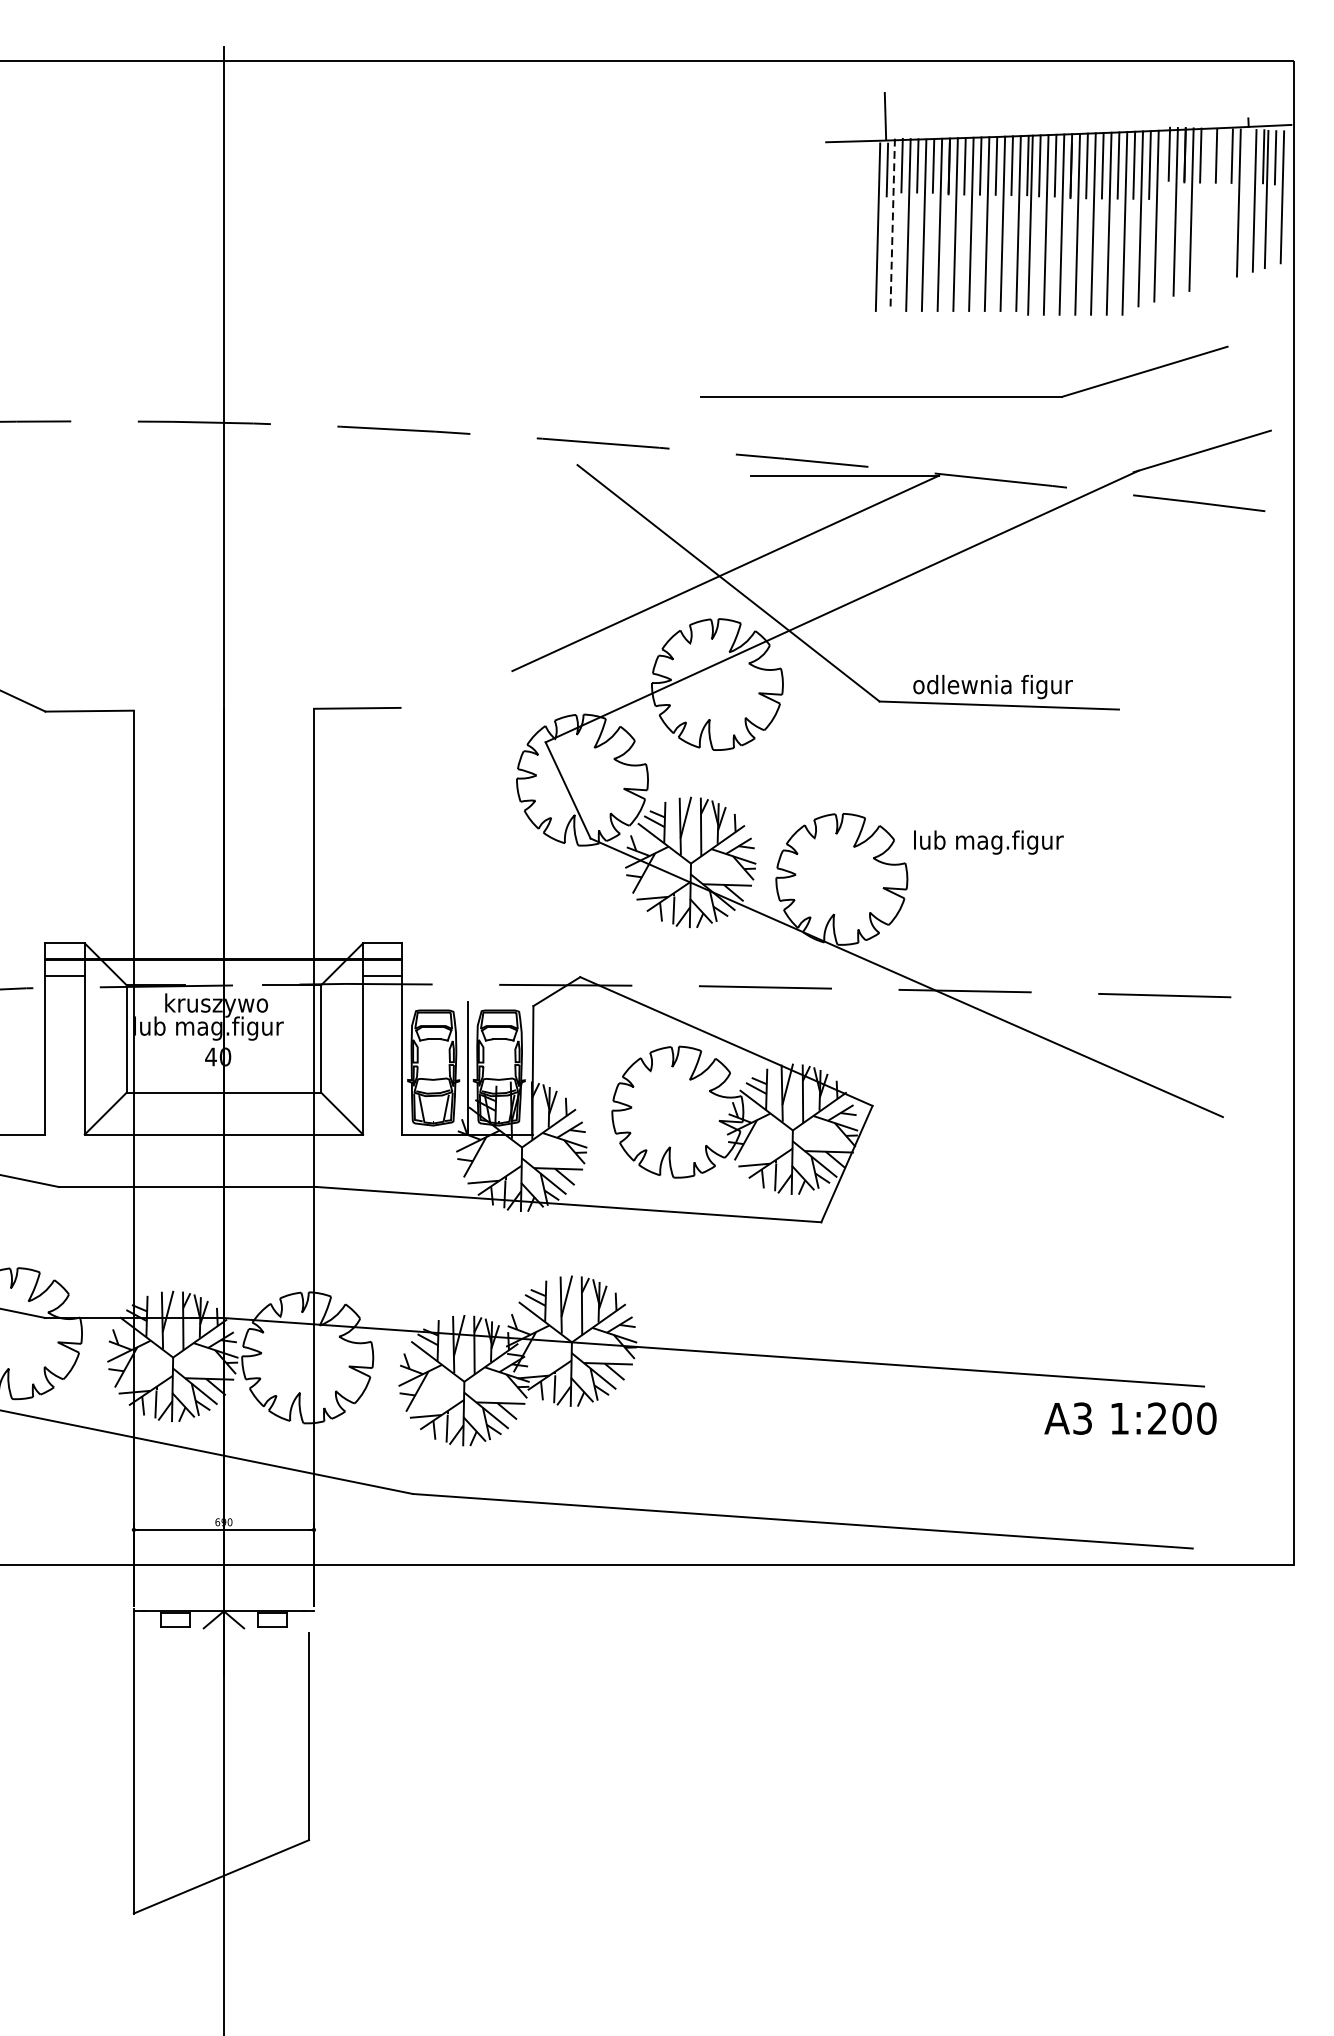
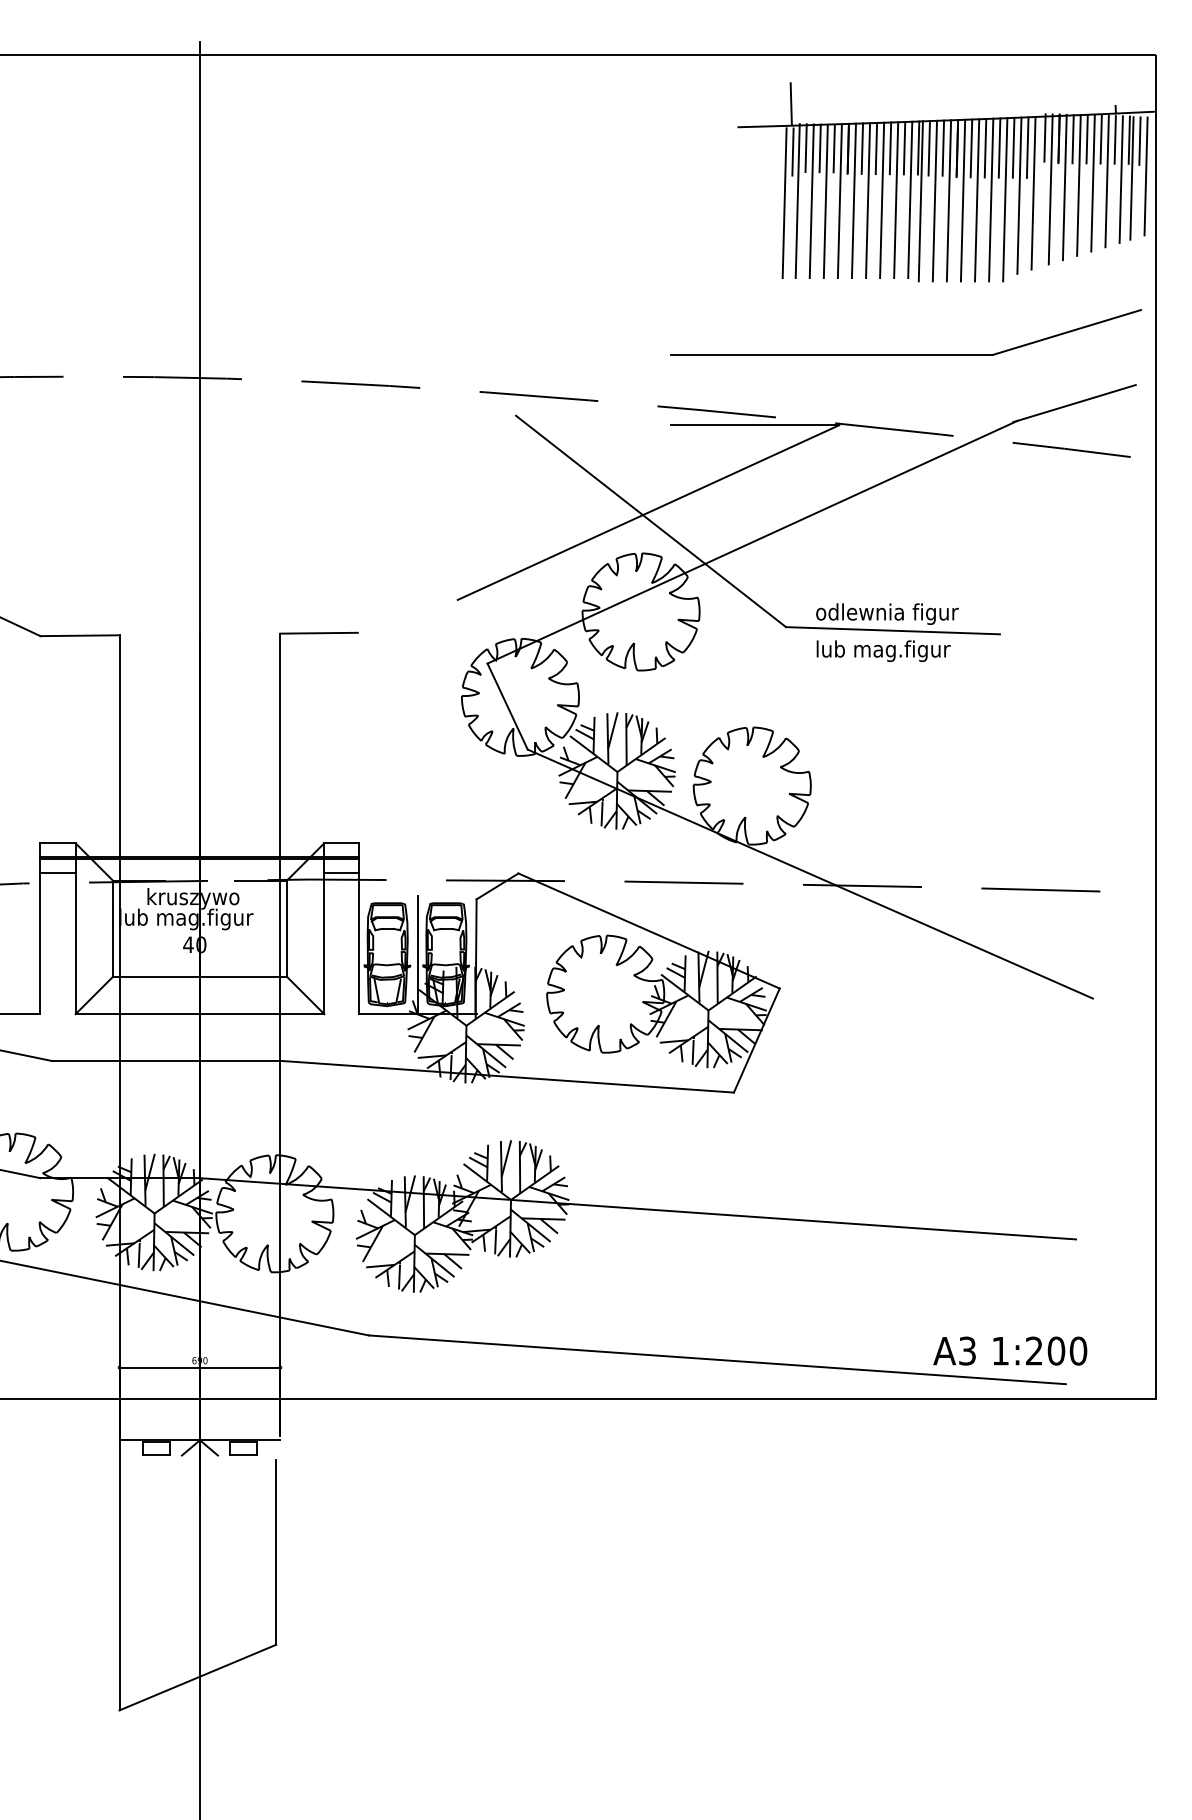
line: (1247, 155) -> (1114, 139), added
line: (1222, 205) -> (1092, 183), added
line: (1206, 207) -> (1078, 185), added
line: (892, 225) -> (797, 201), dashed -> solid
part: (964, 396) -> (905, 354), moved
text: (988, 841) -> (883, 650), moved
text: (1130, 1417) -> (1010, 1350), moved

